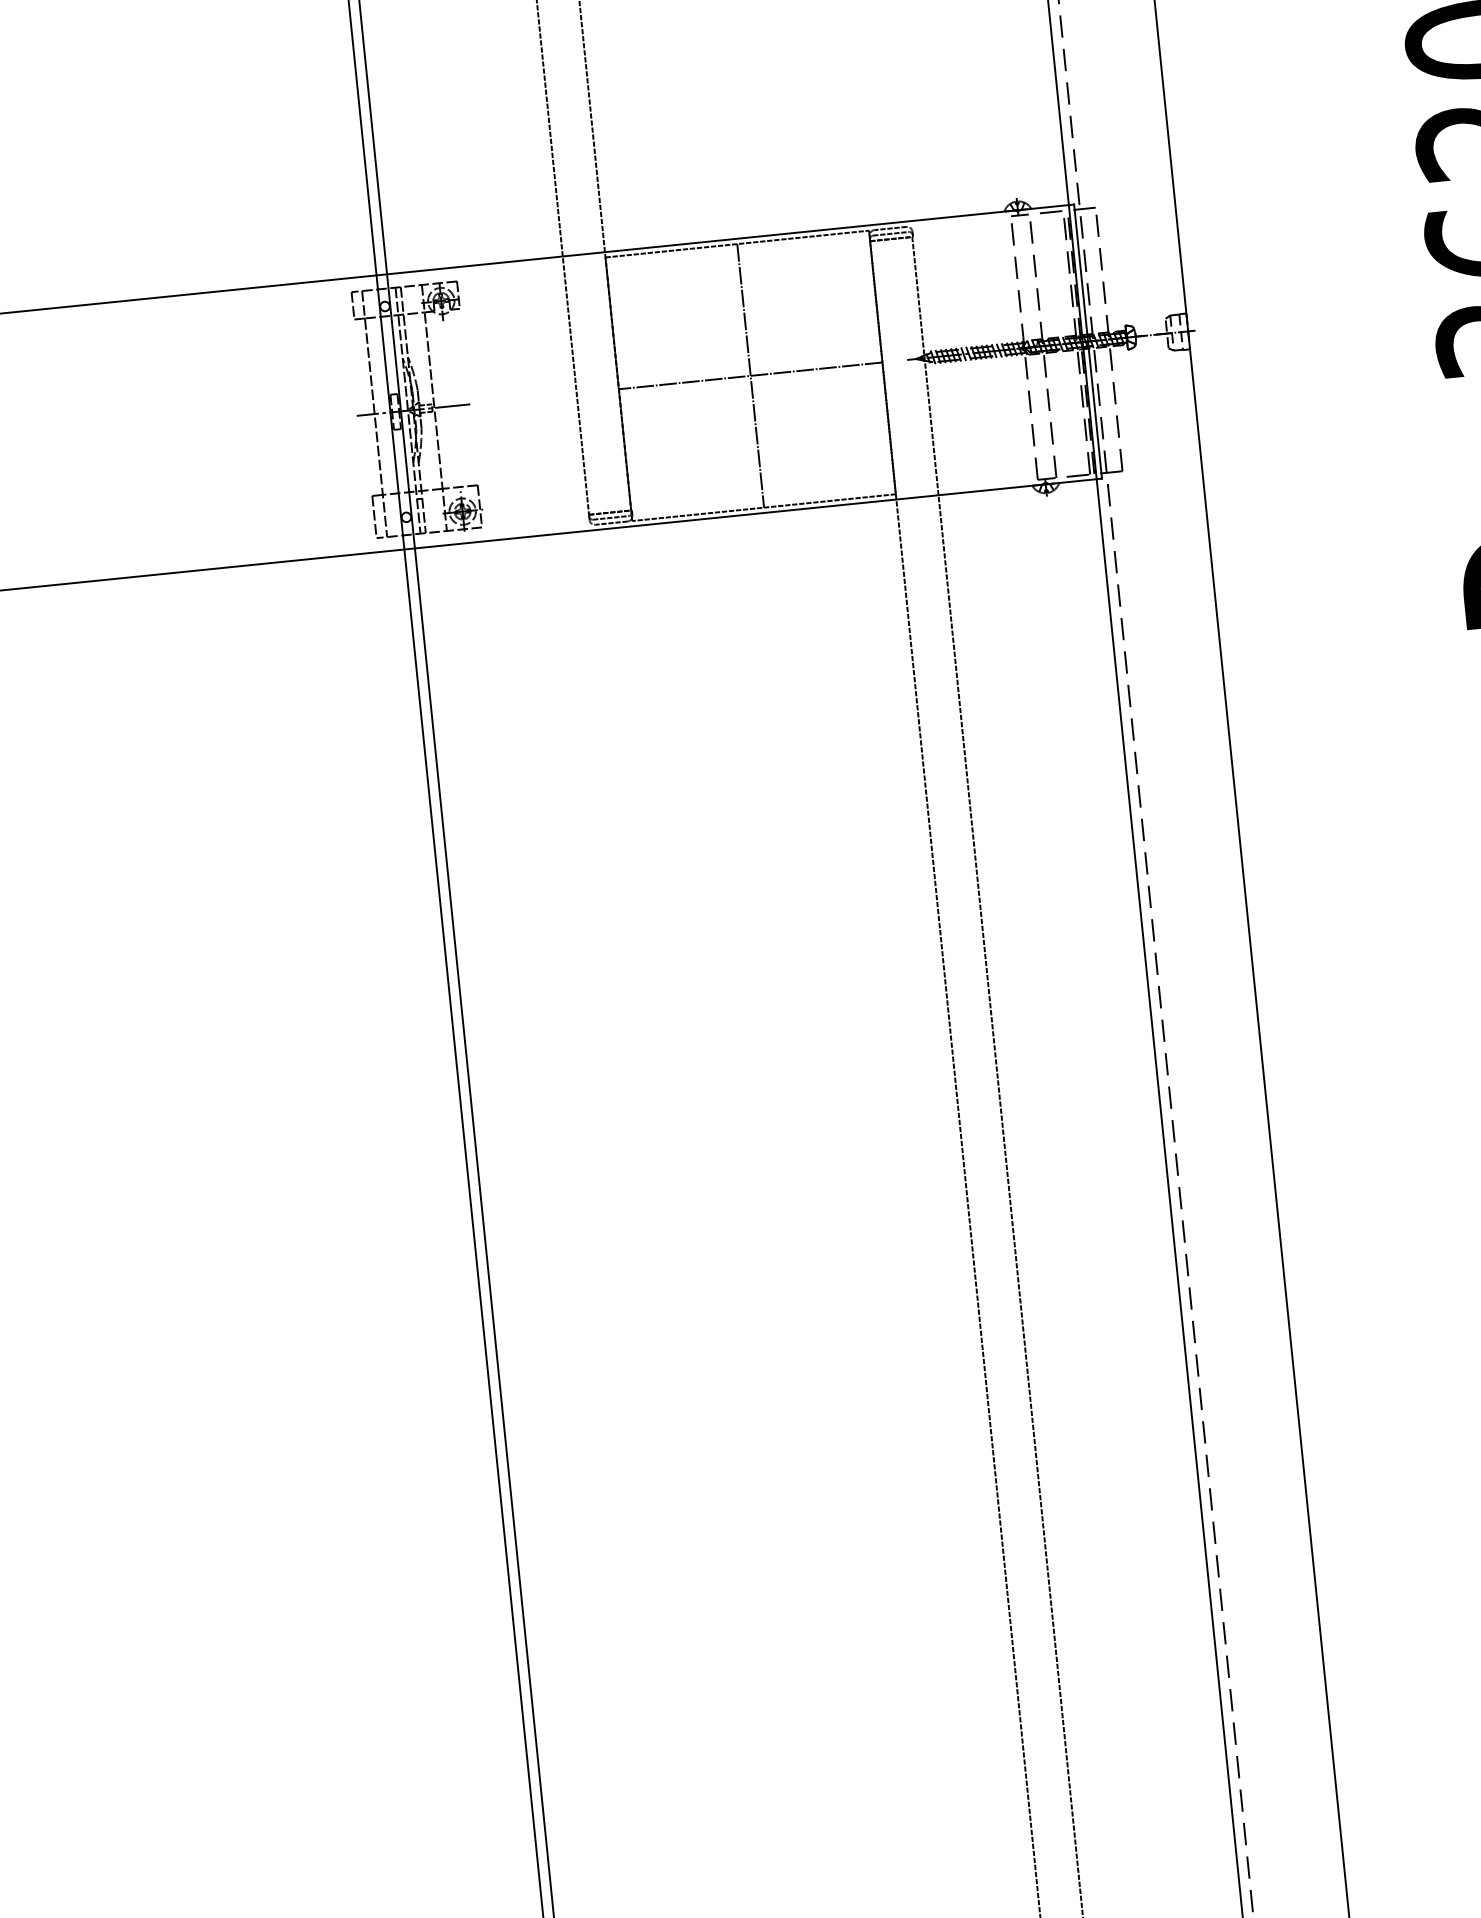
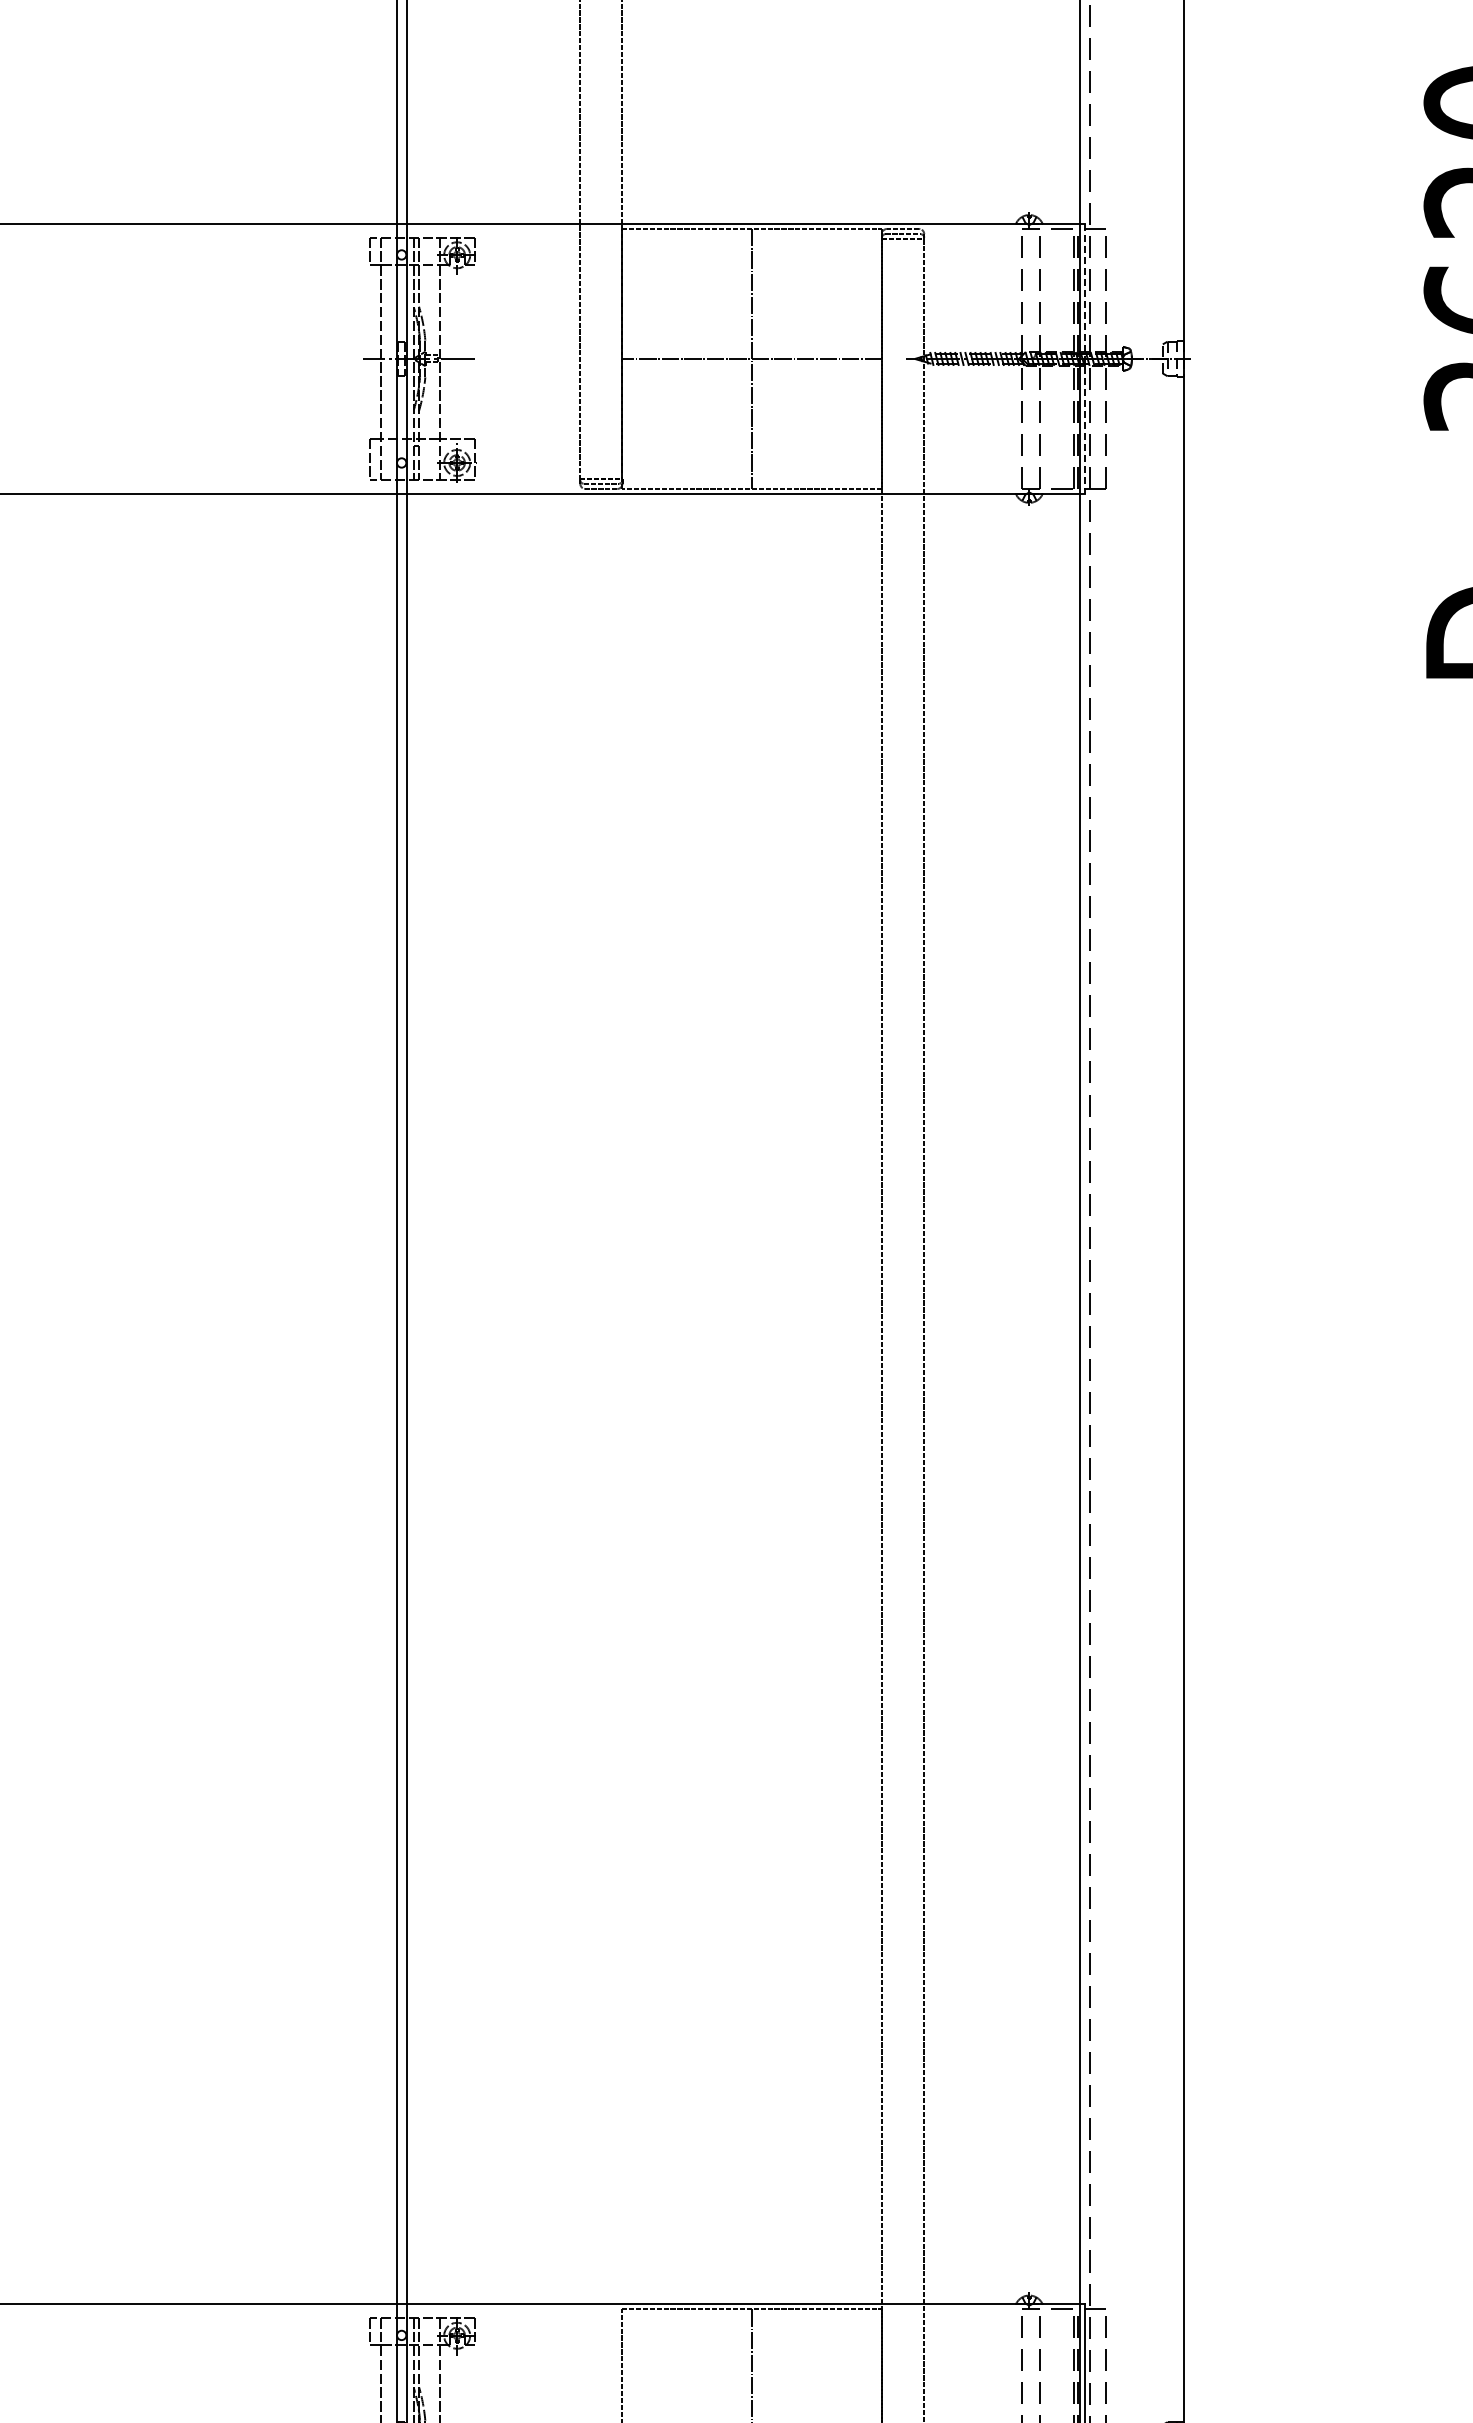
line: (1087, 342) -> (1084, 359), solid -> dashed

